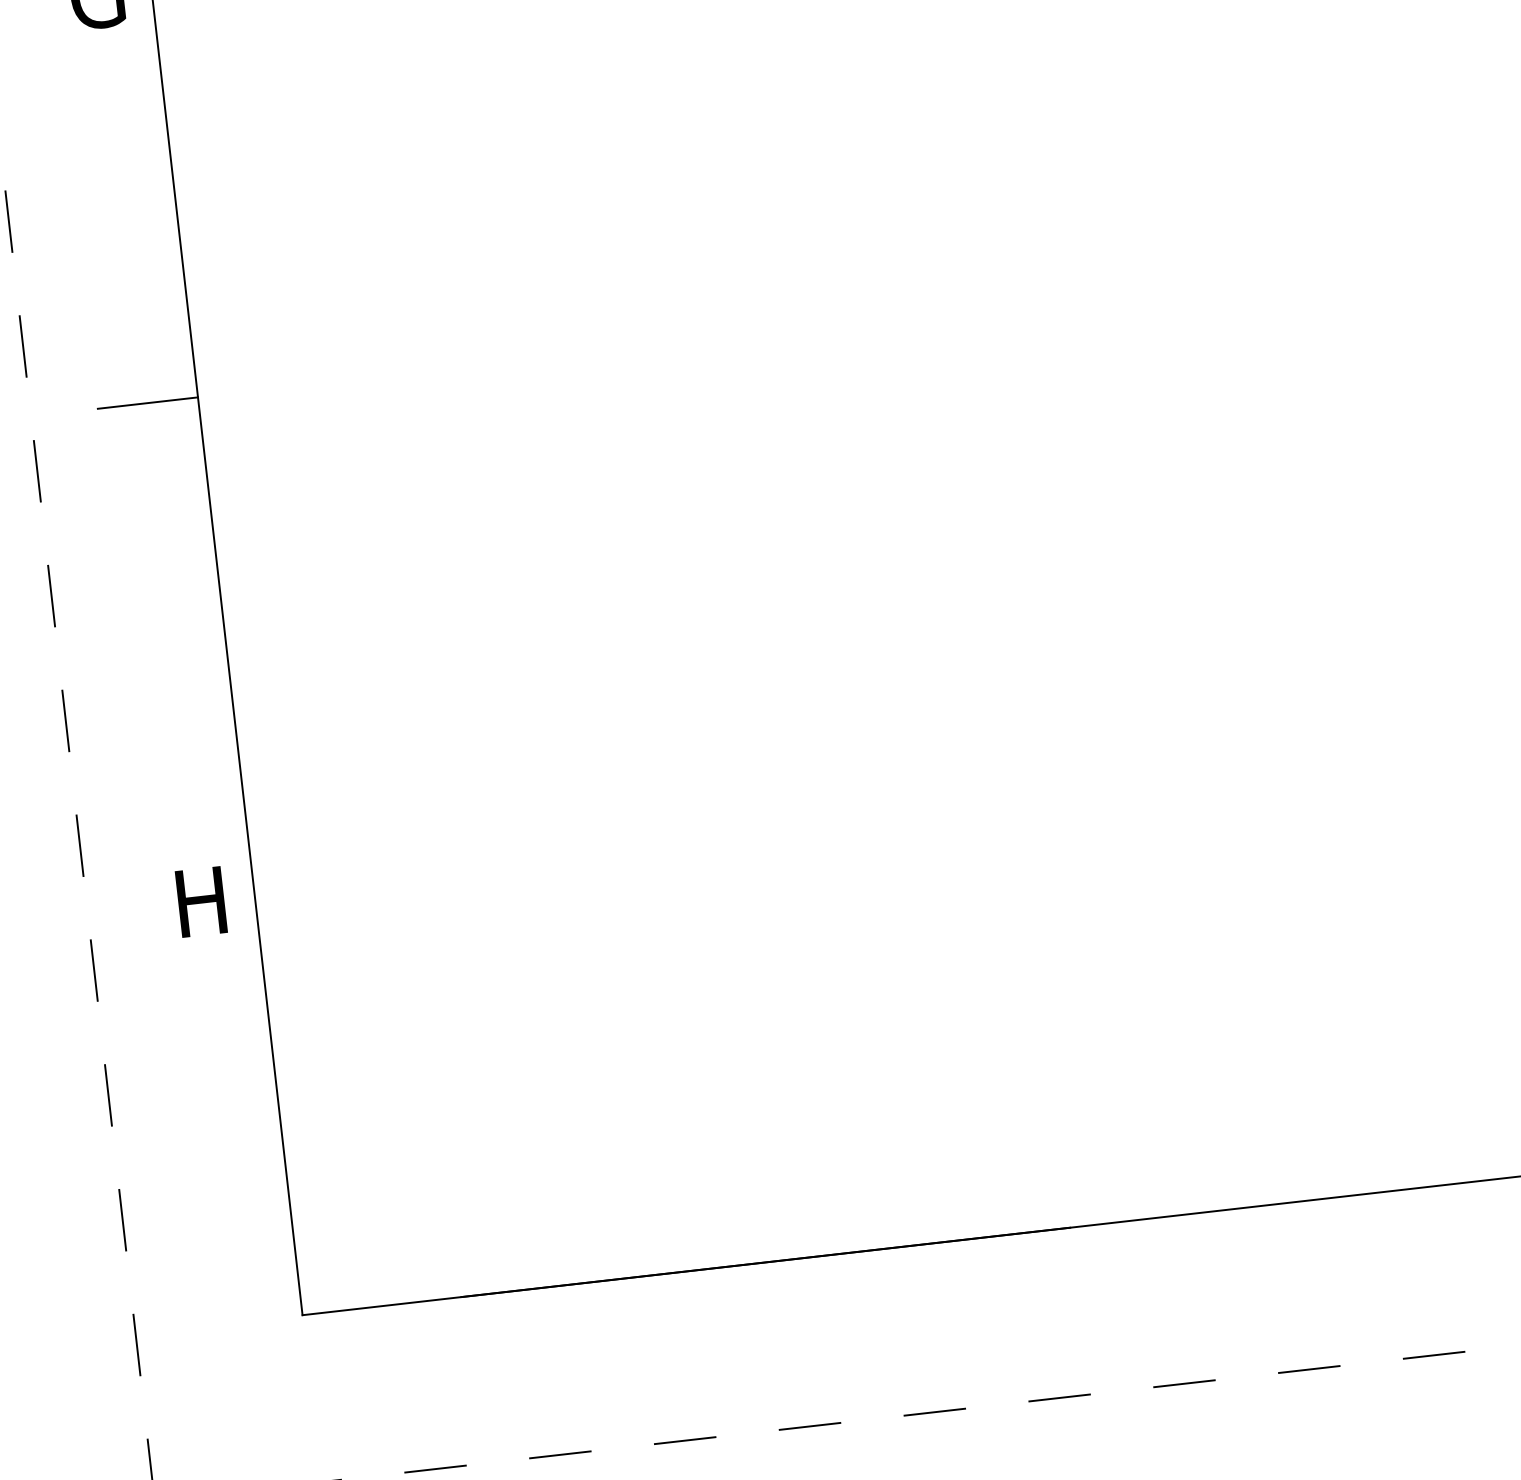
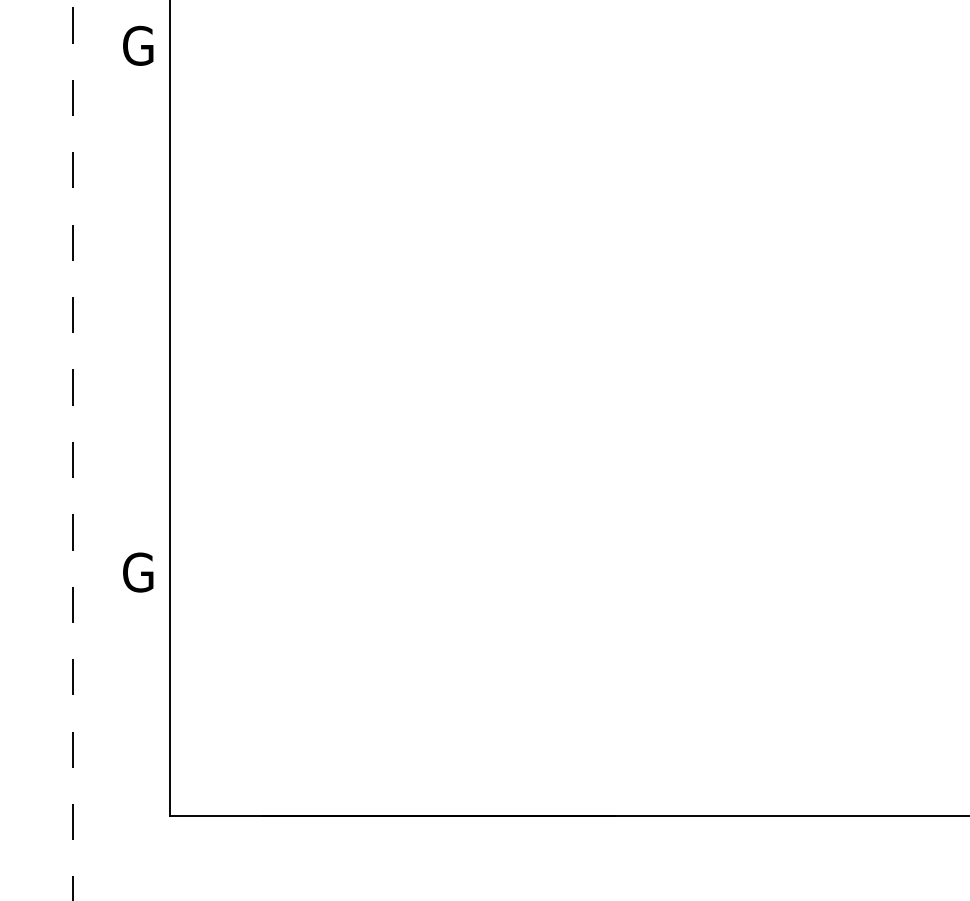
line: (147, 403) -> (140, 283), removed
text: (200, 901) -> (138, 572), H -> G

